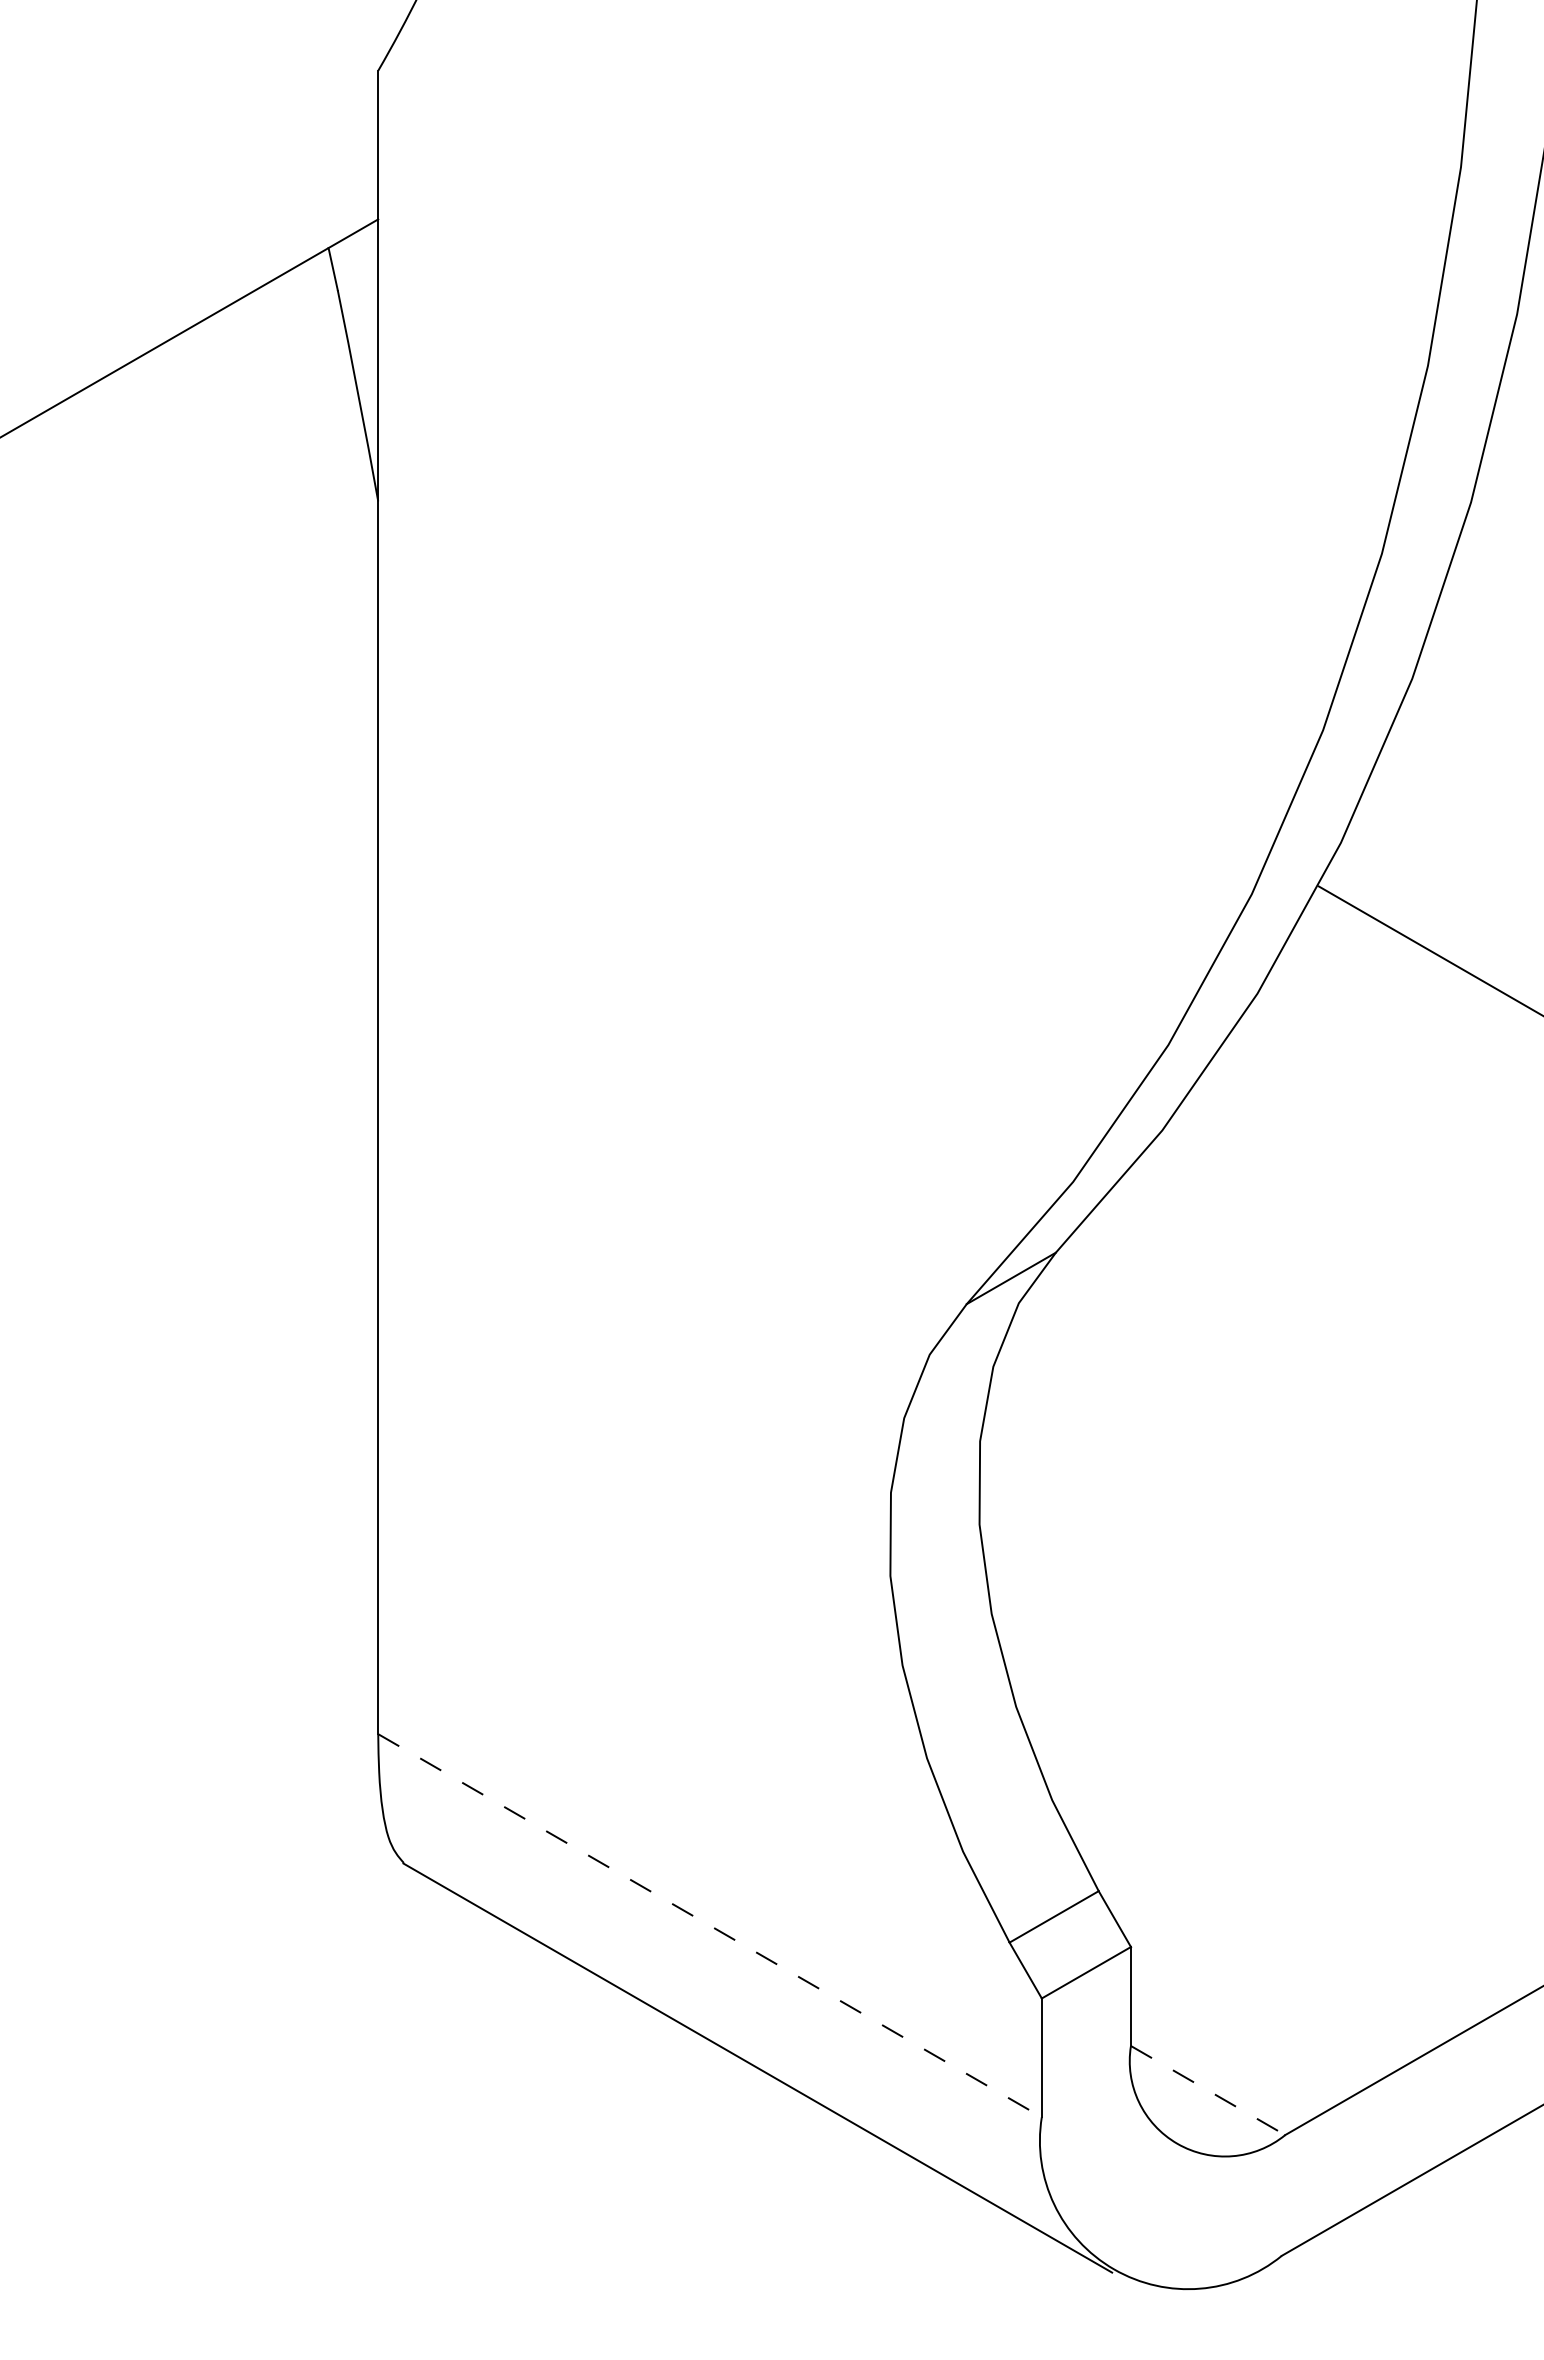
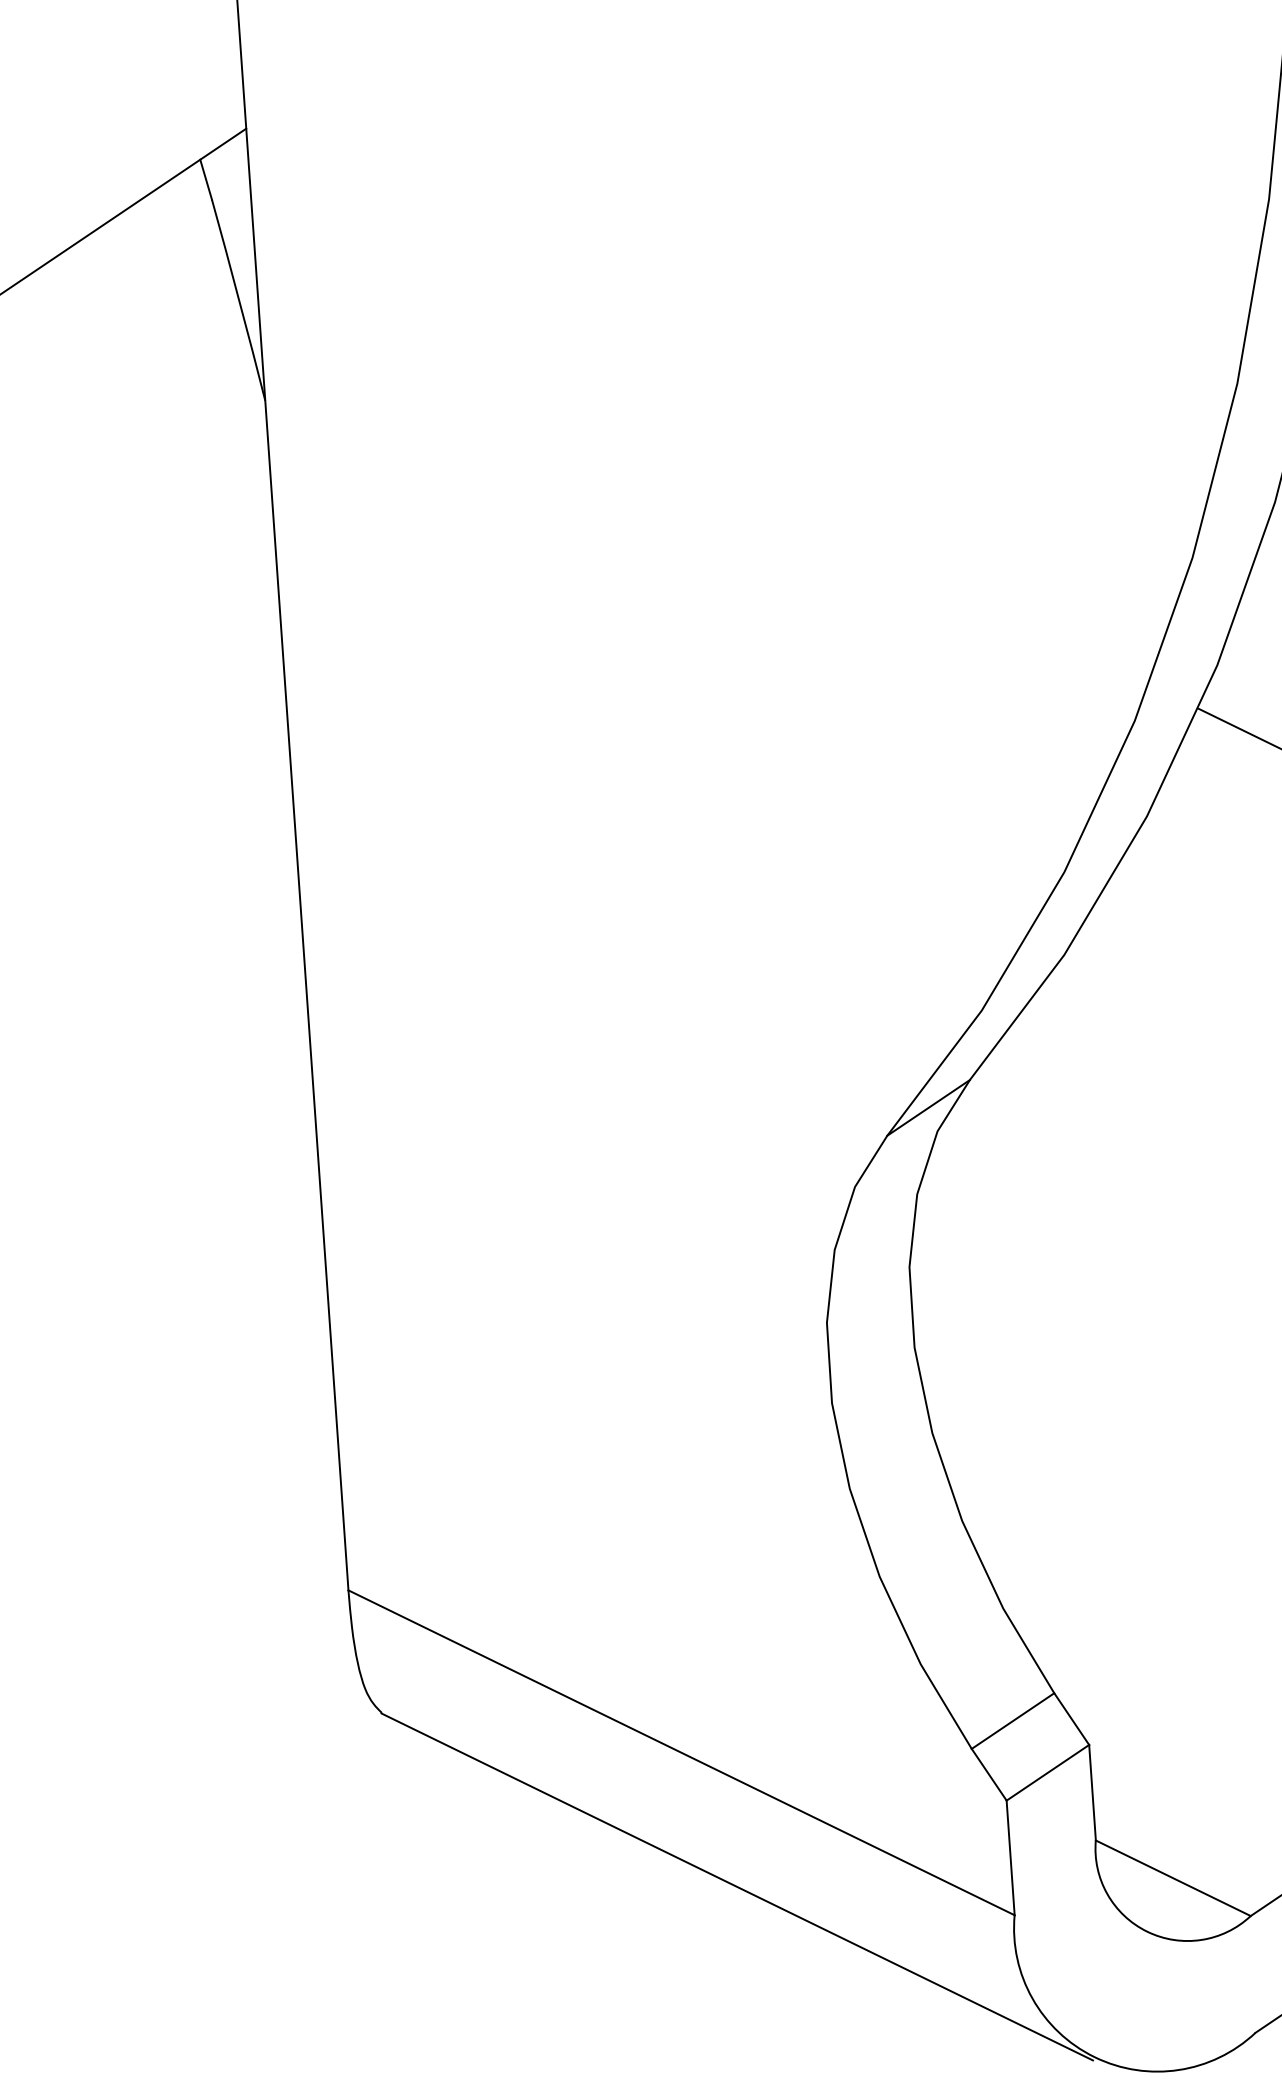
line: (710, 1925) -> (681, 1752), dashed -> solid
line: (1208, 2090) -> (1173, 1878), dashed -> solid

